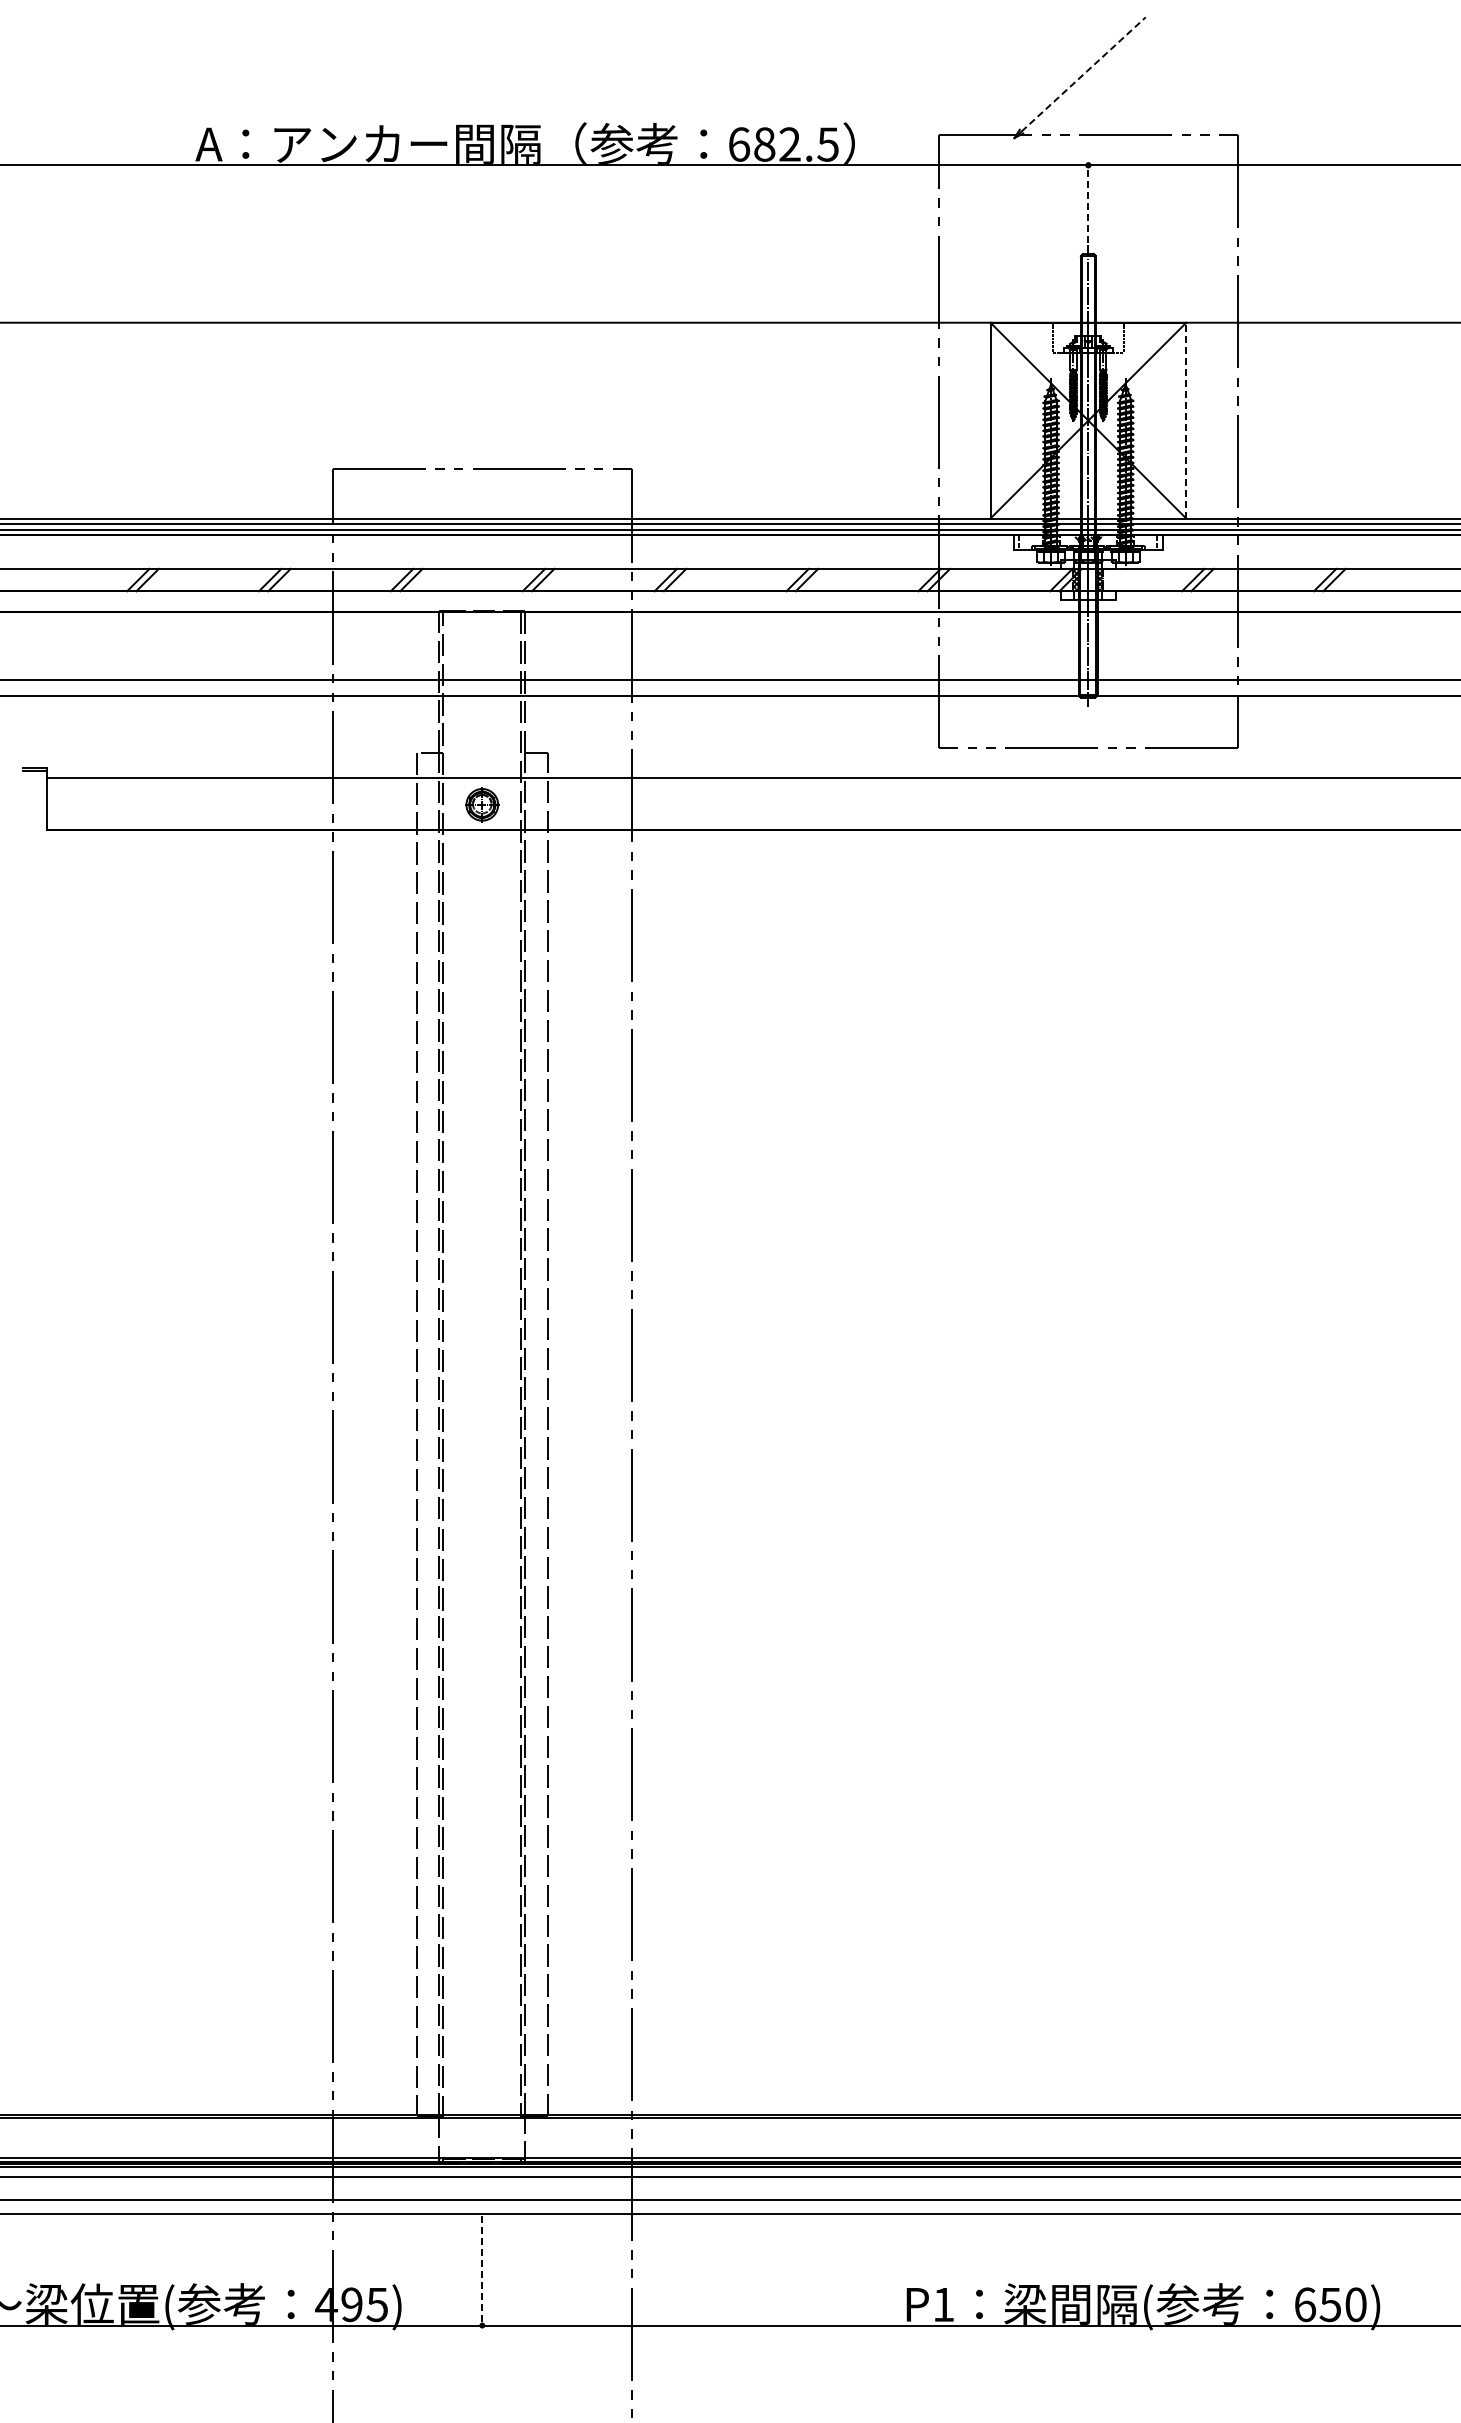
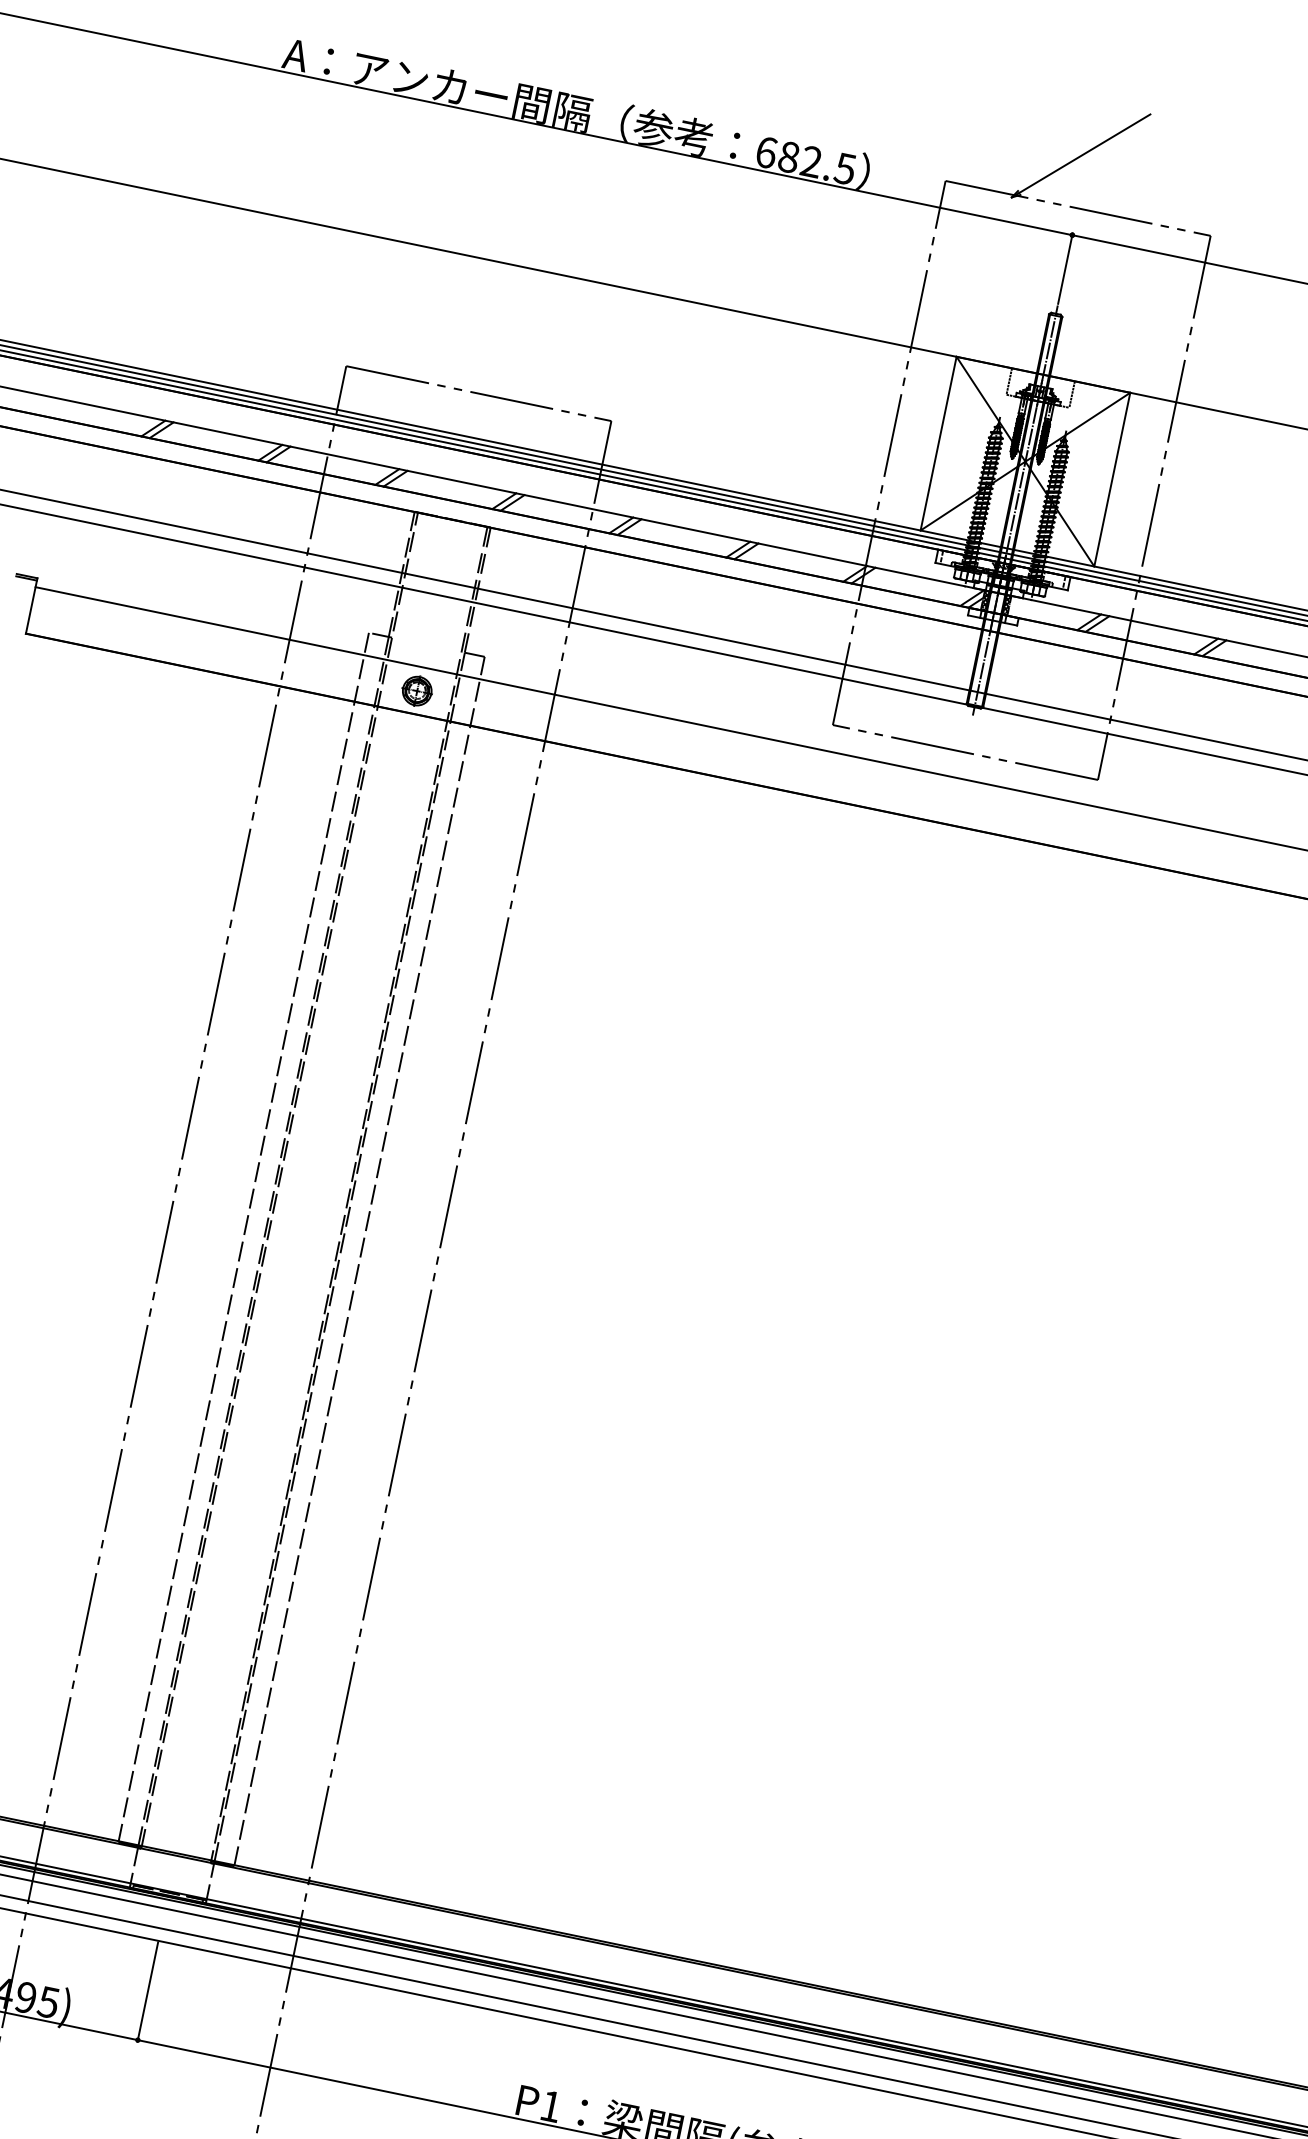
line: (1083, 74) -> (1084, 153), dashed -> solid
line: (1088, 203) -> (1065, 269), dashed -> solid
line: (1186, 420) -> (1112, 479), dashed -> solid
line: (482, 2271) -> (147, 1992), dashed -> solid

